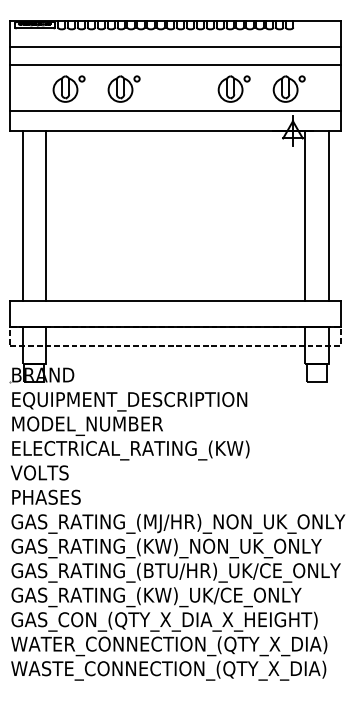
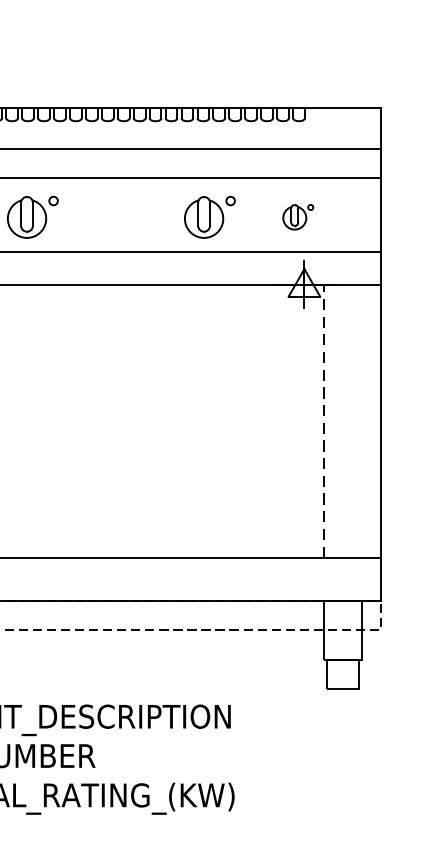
part: (288, 88) -> (297, 216), size x0.6
line: (305, 215) -> (324, 420), solid -> dashed
line: (328, 215) -> (380, 420), moved

